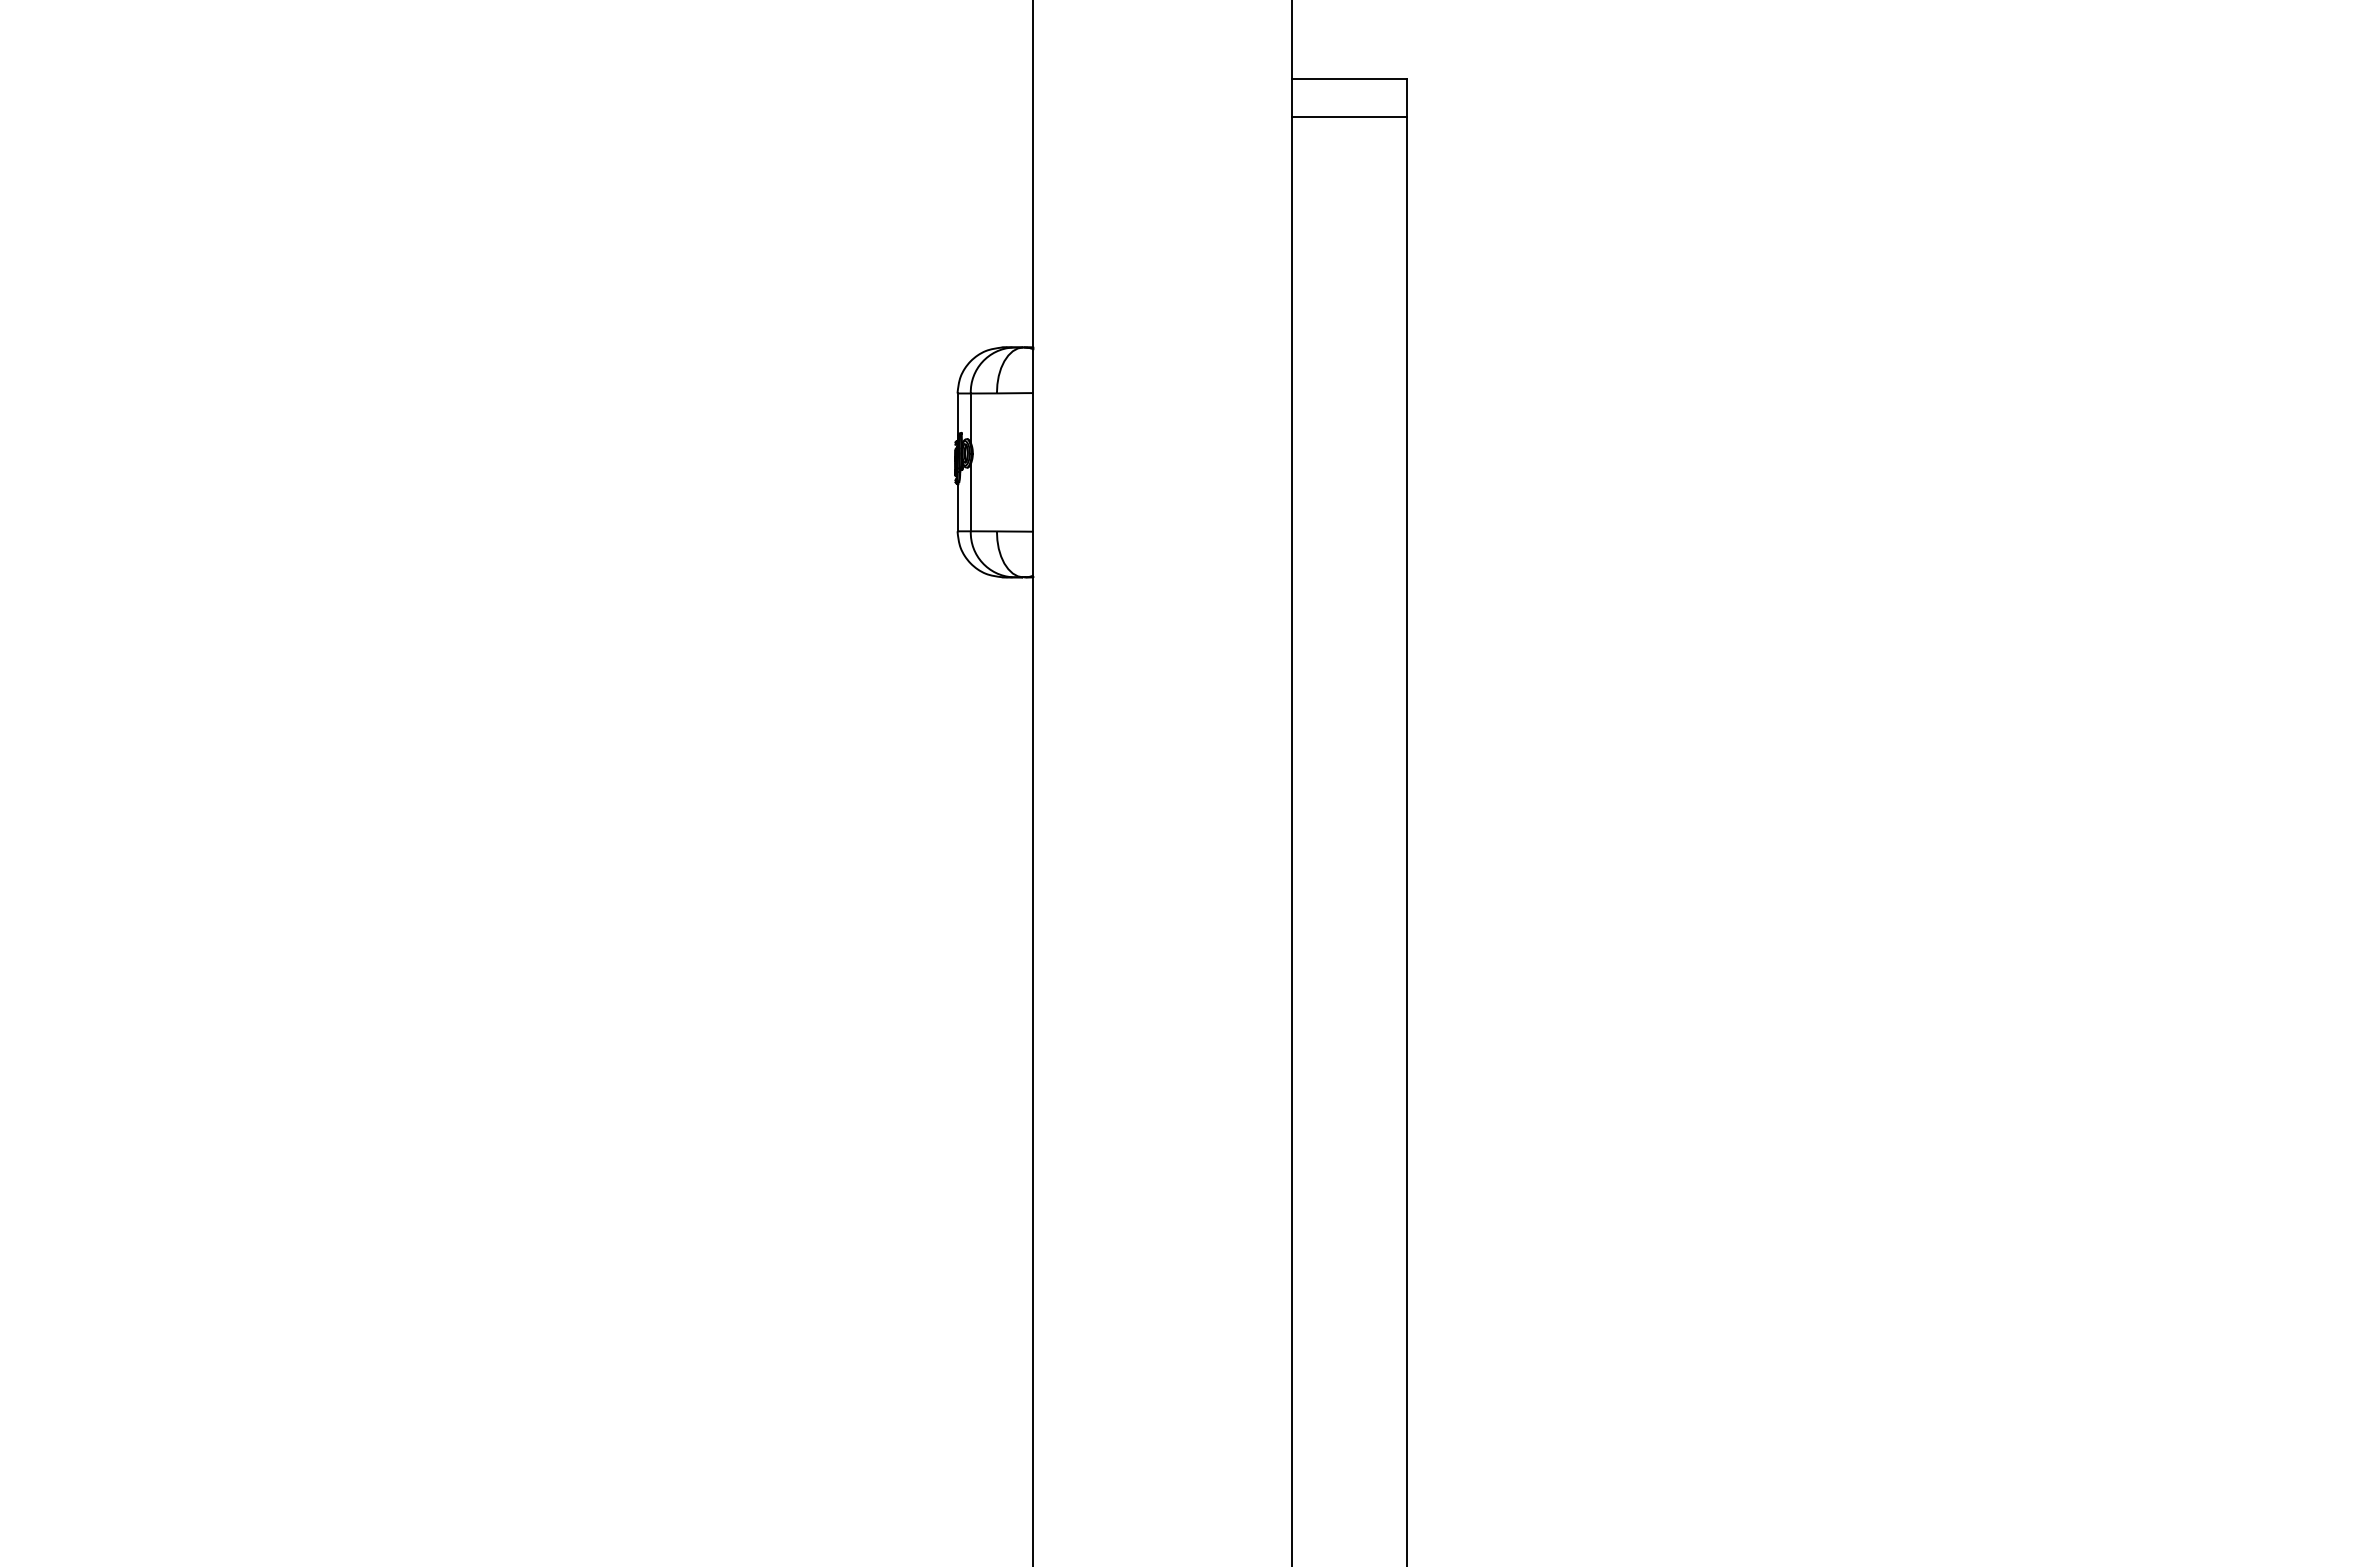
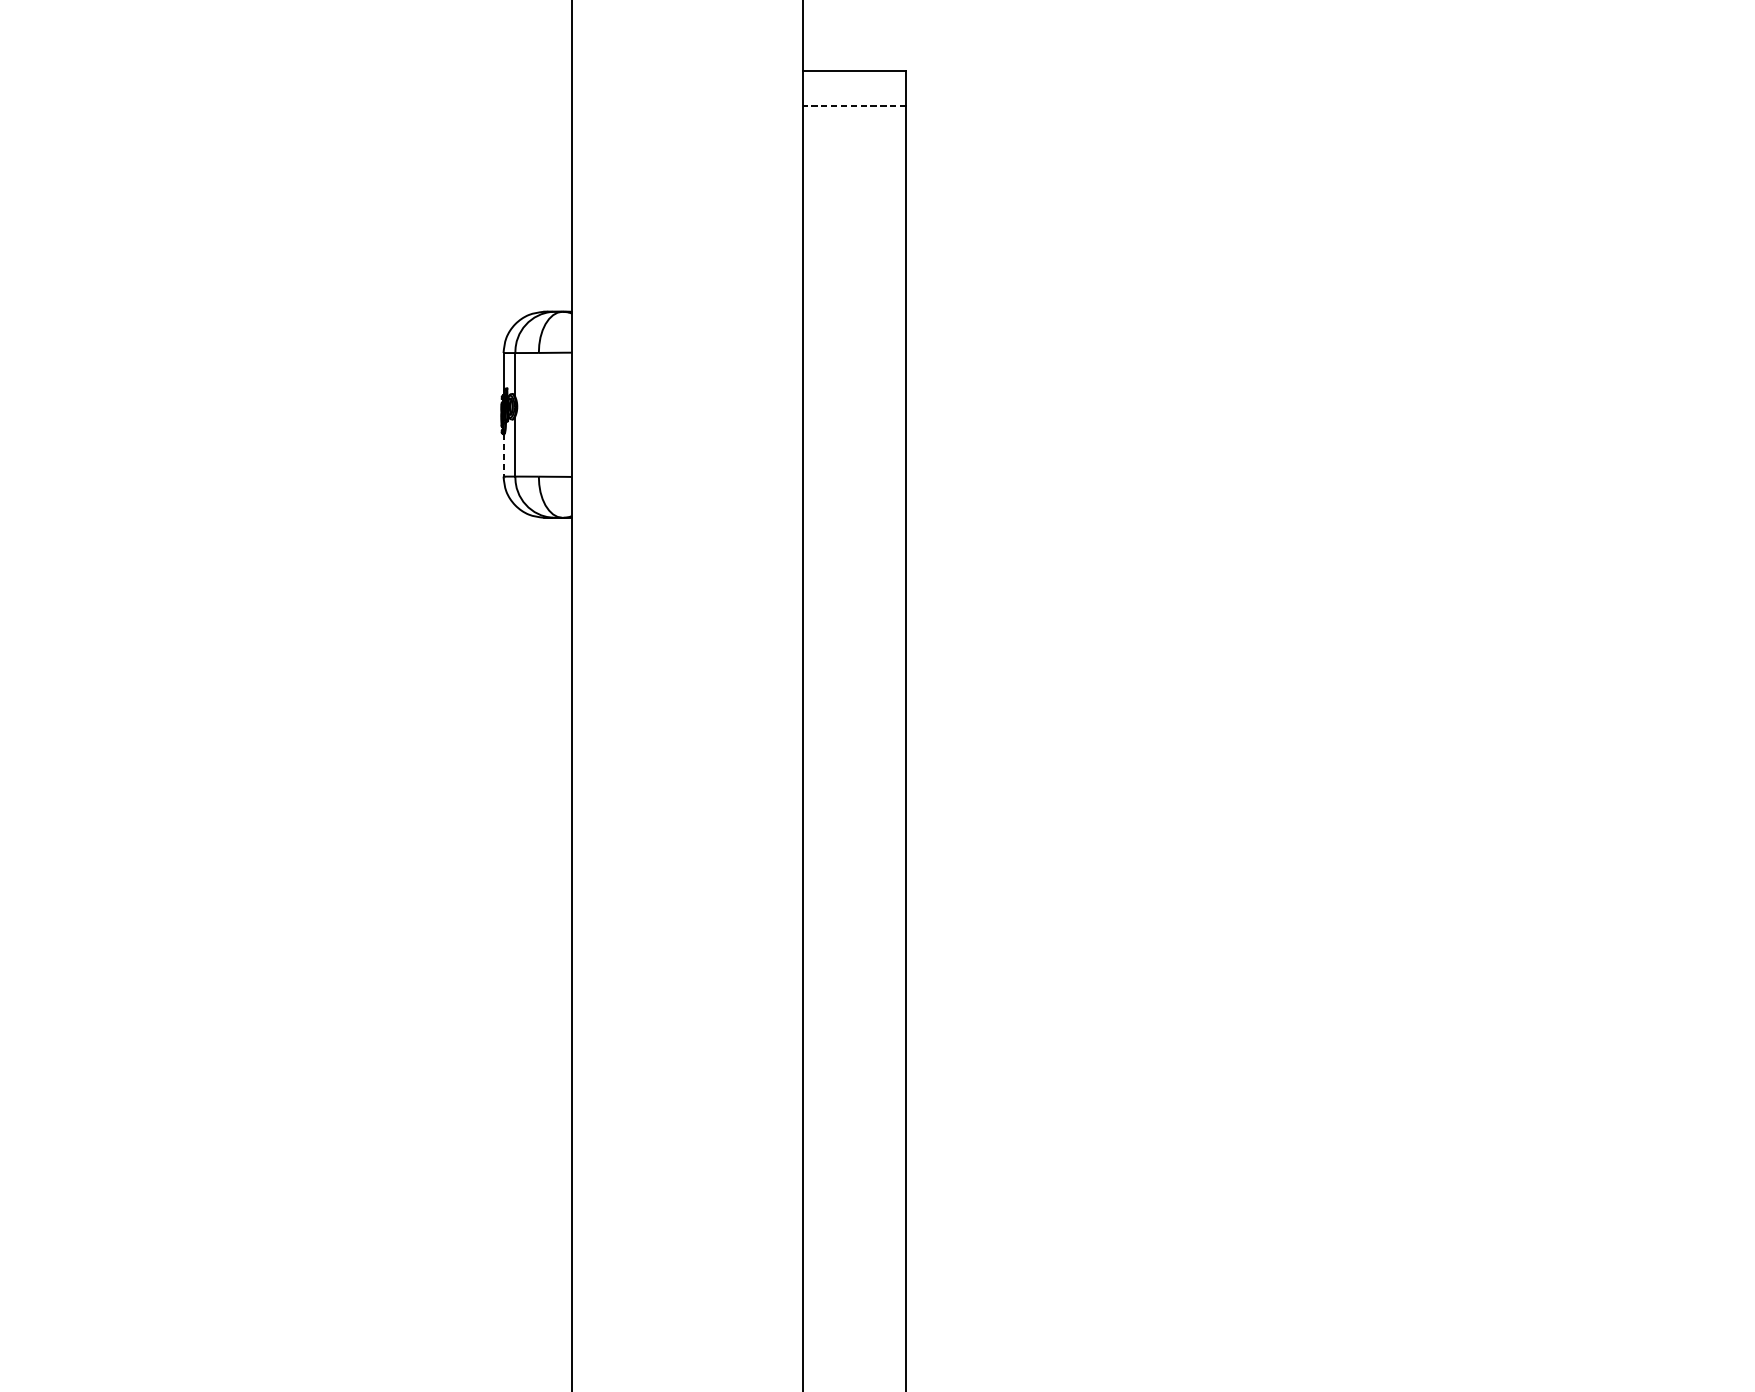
line: (1348, 117) -> (854, 105), solid -> dashed
line: (957, 507) -> (503, 455), solid -> dashed

